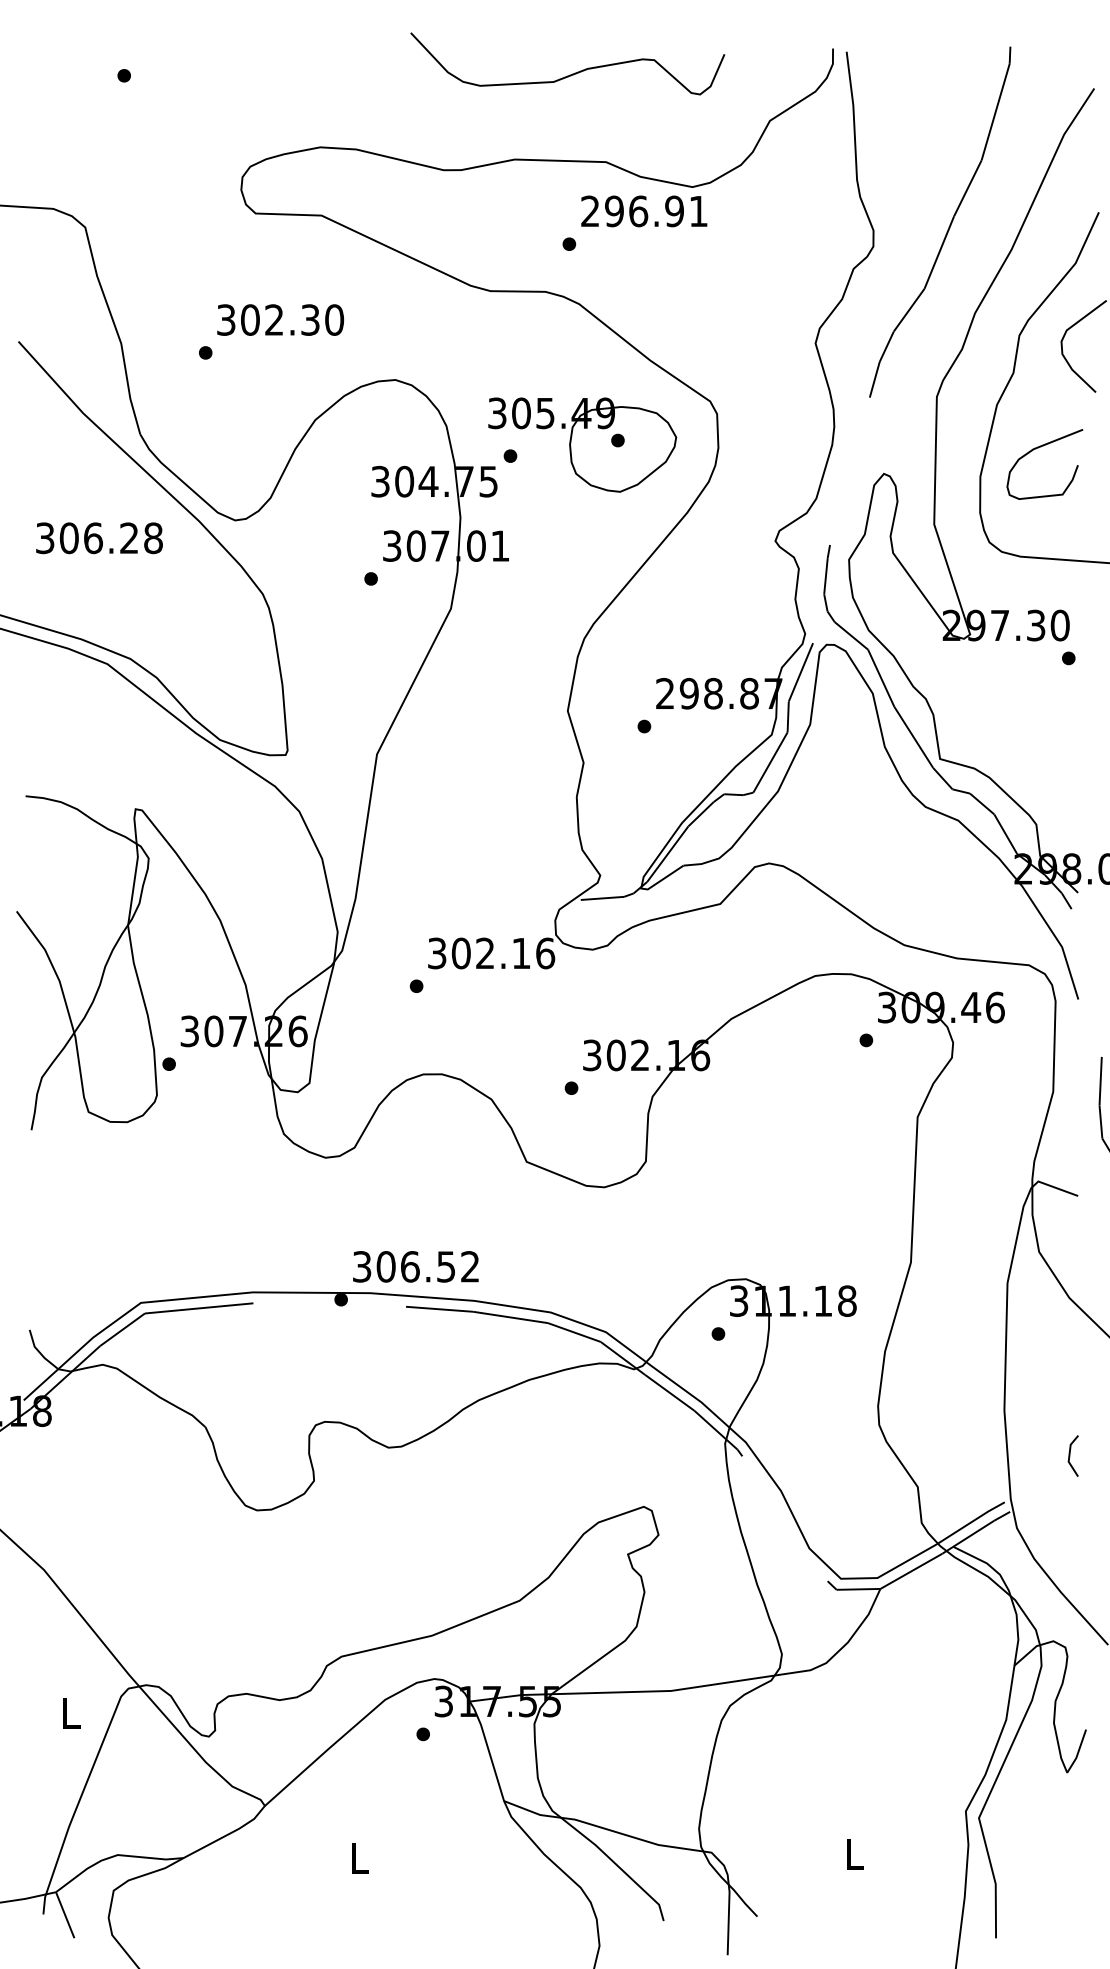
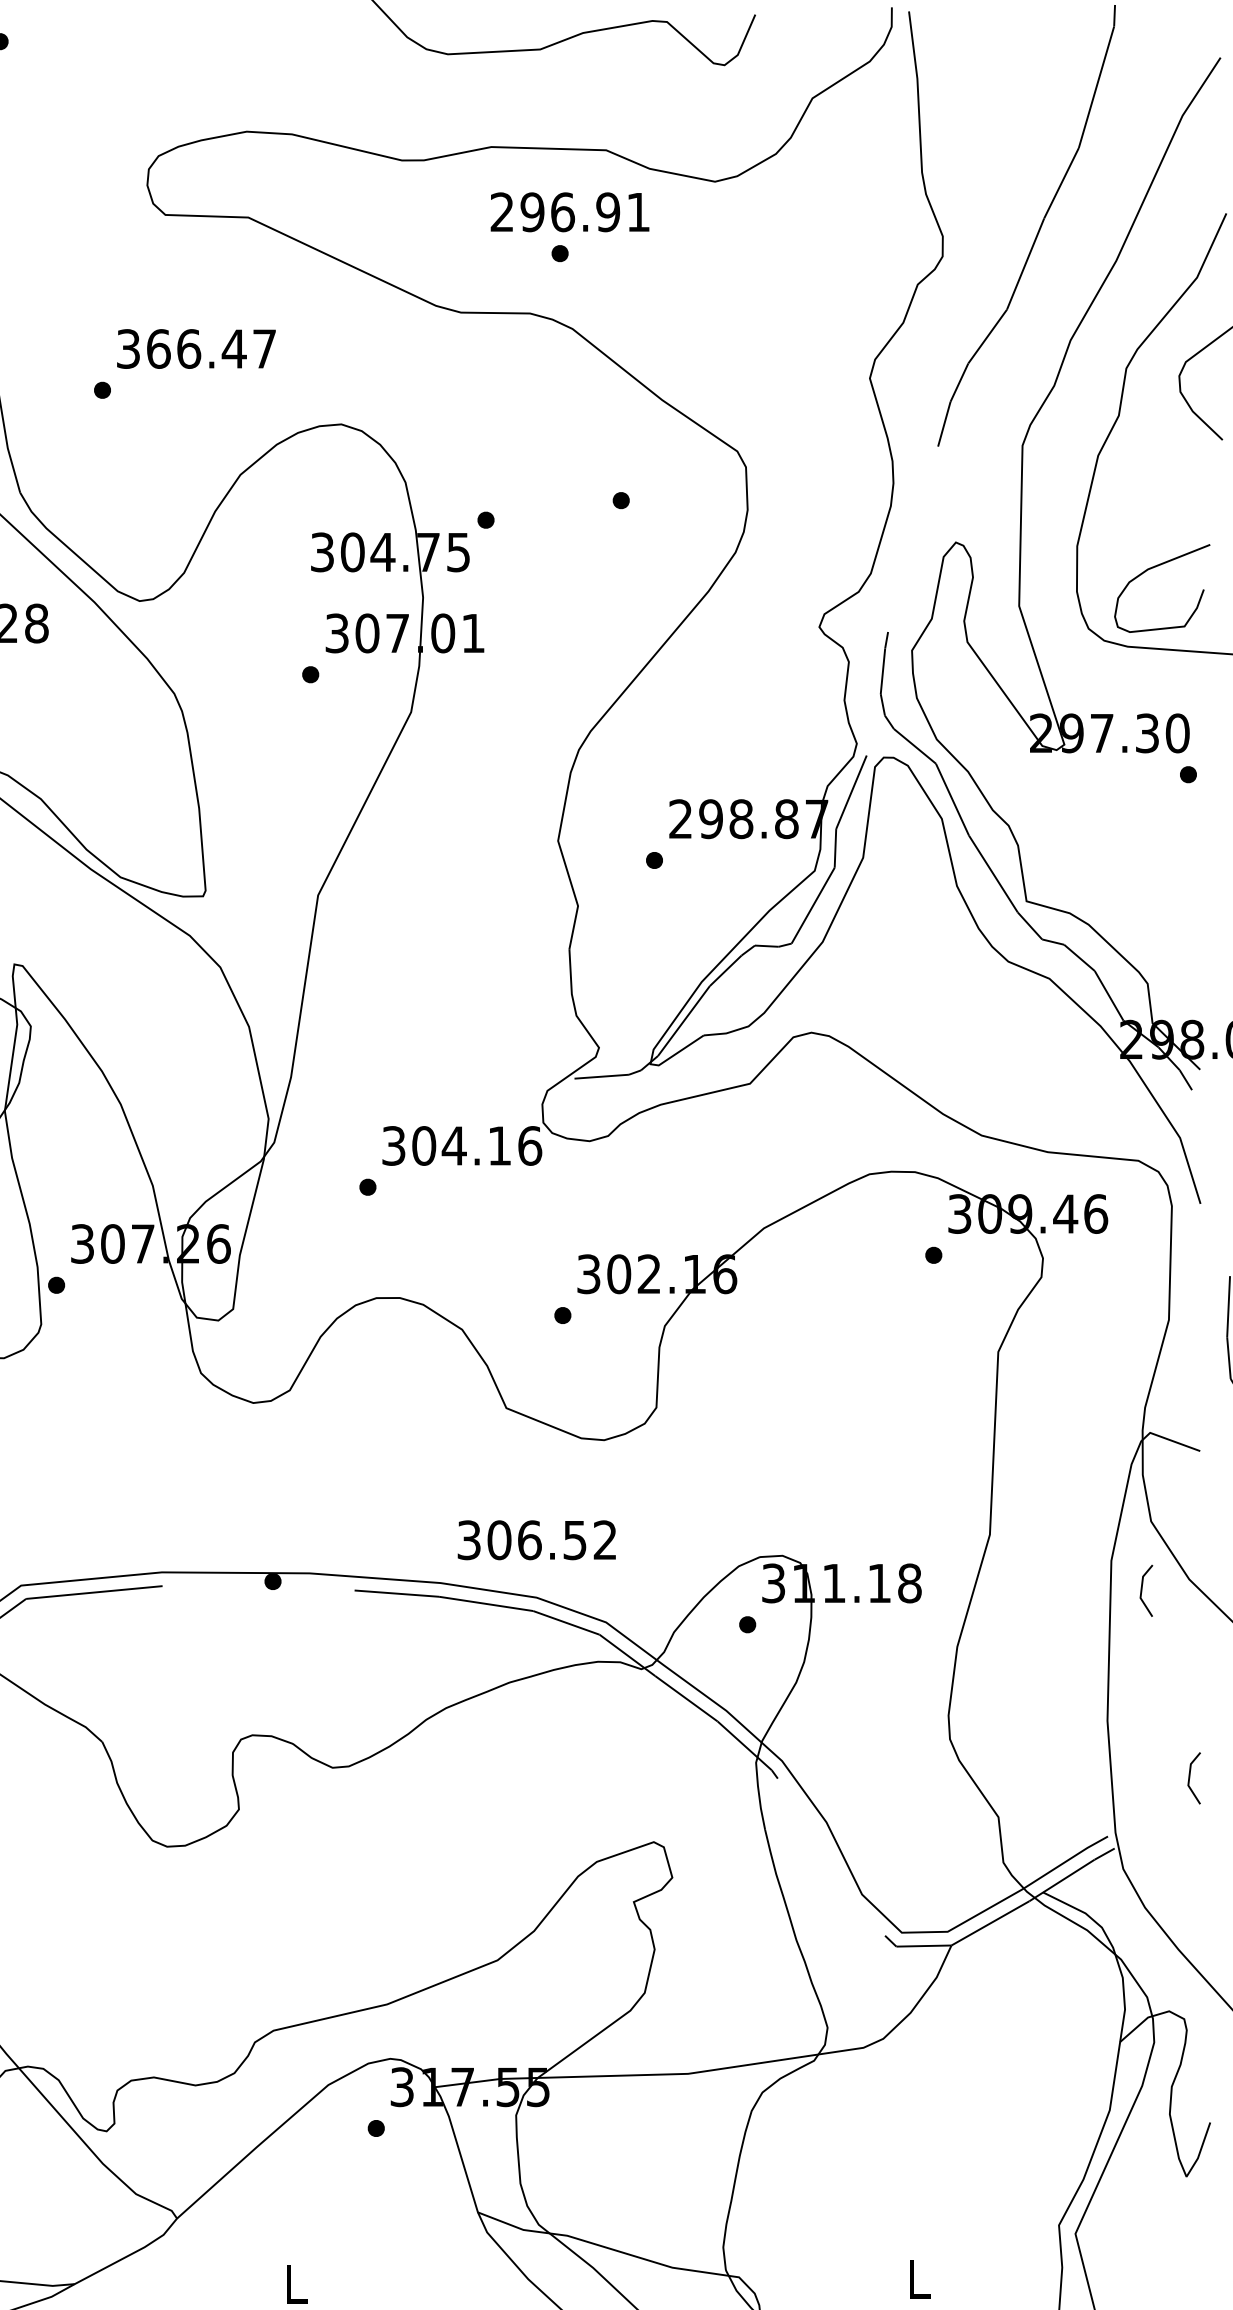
text: (644, 211) -> (570, 212), moved
text: (292, 319) -> (211, 348), 302.30 -> 366.47
part: (582, 444) -> (576, 505), removed
curve: (1036, 449) -> (1151, 569), moved
text: (485, 952) -> (454, 1144), 302.16 -> 304.16
text: (415, 1266) -> (536, 1539), moved
line: (1032, 1306) -> (1142, 1590), added

